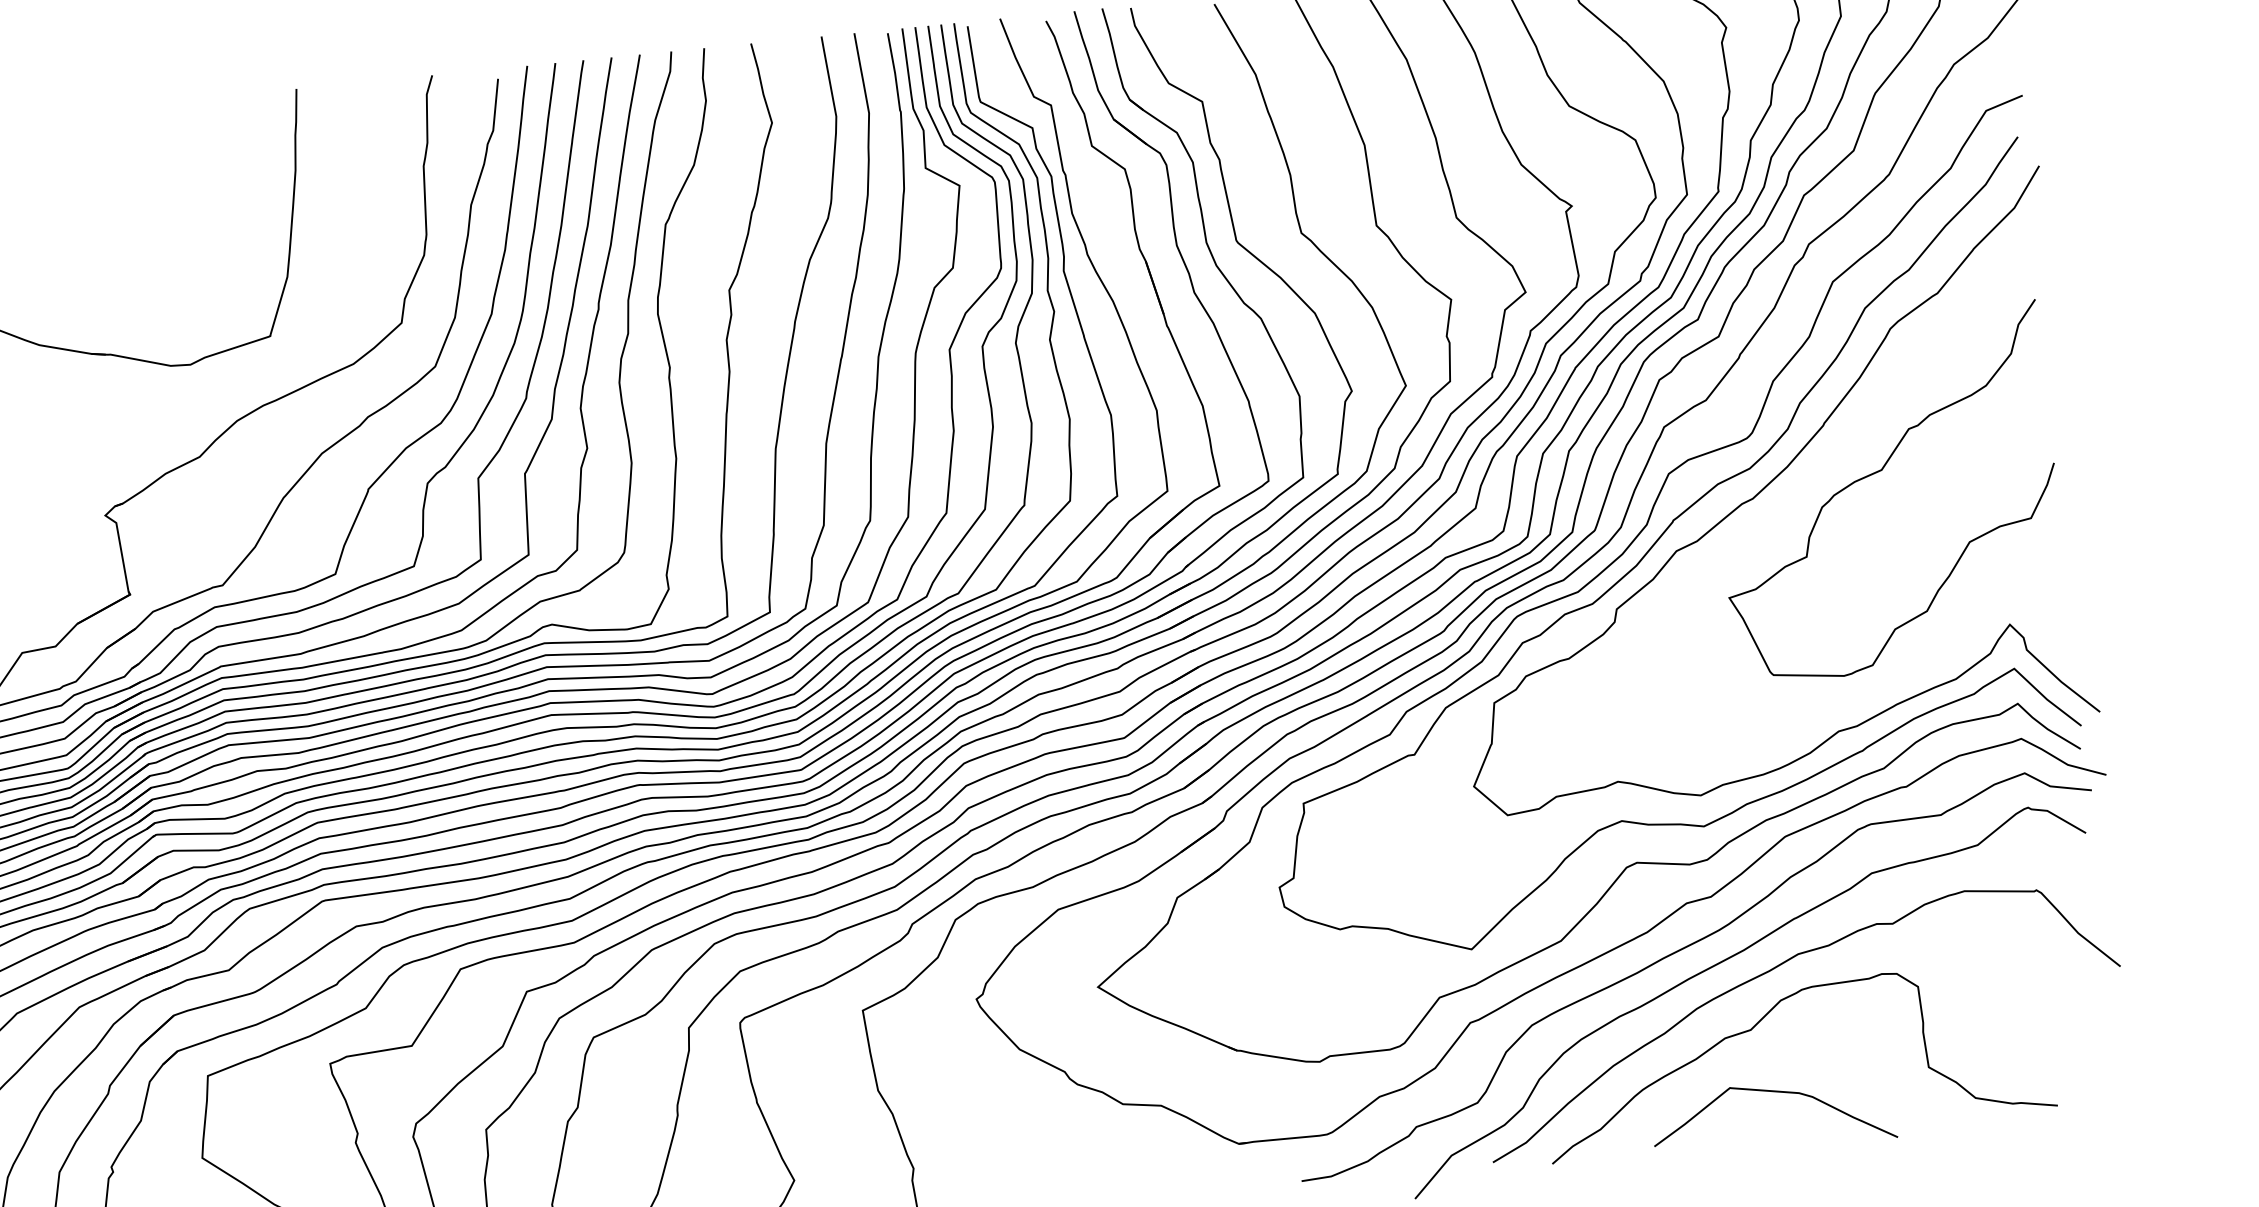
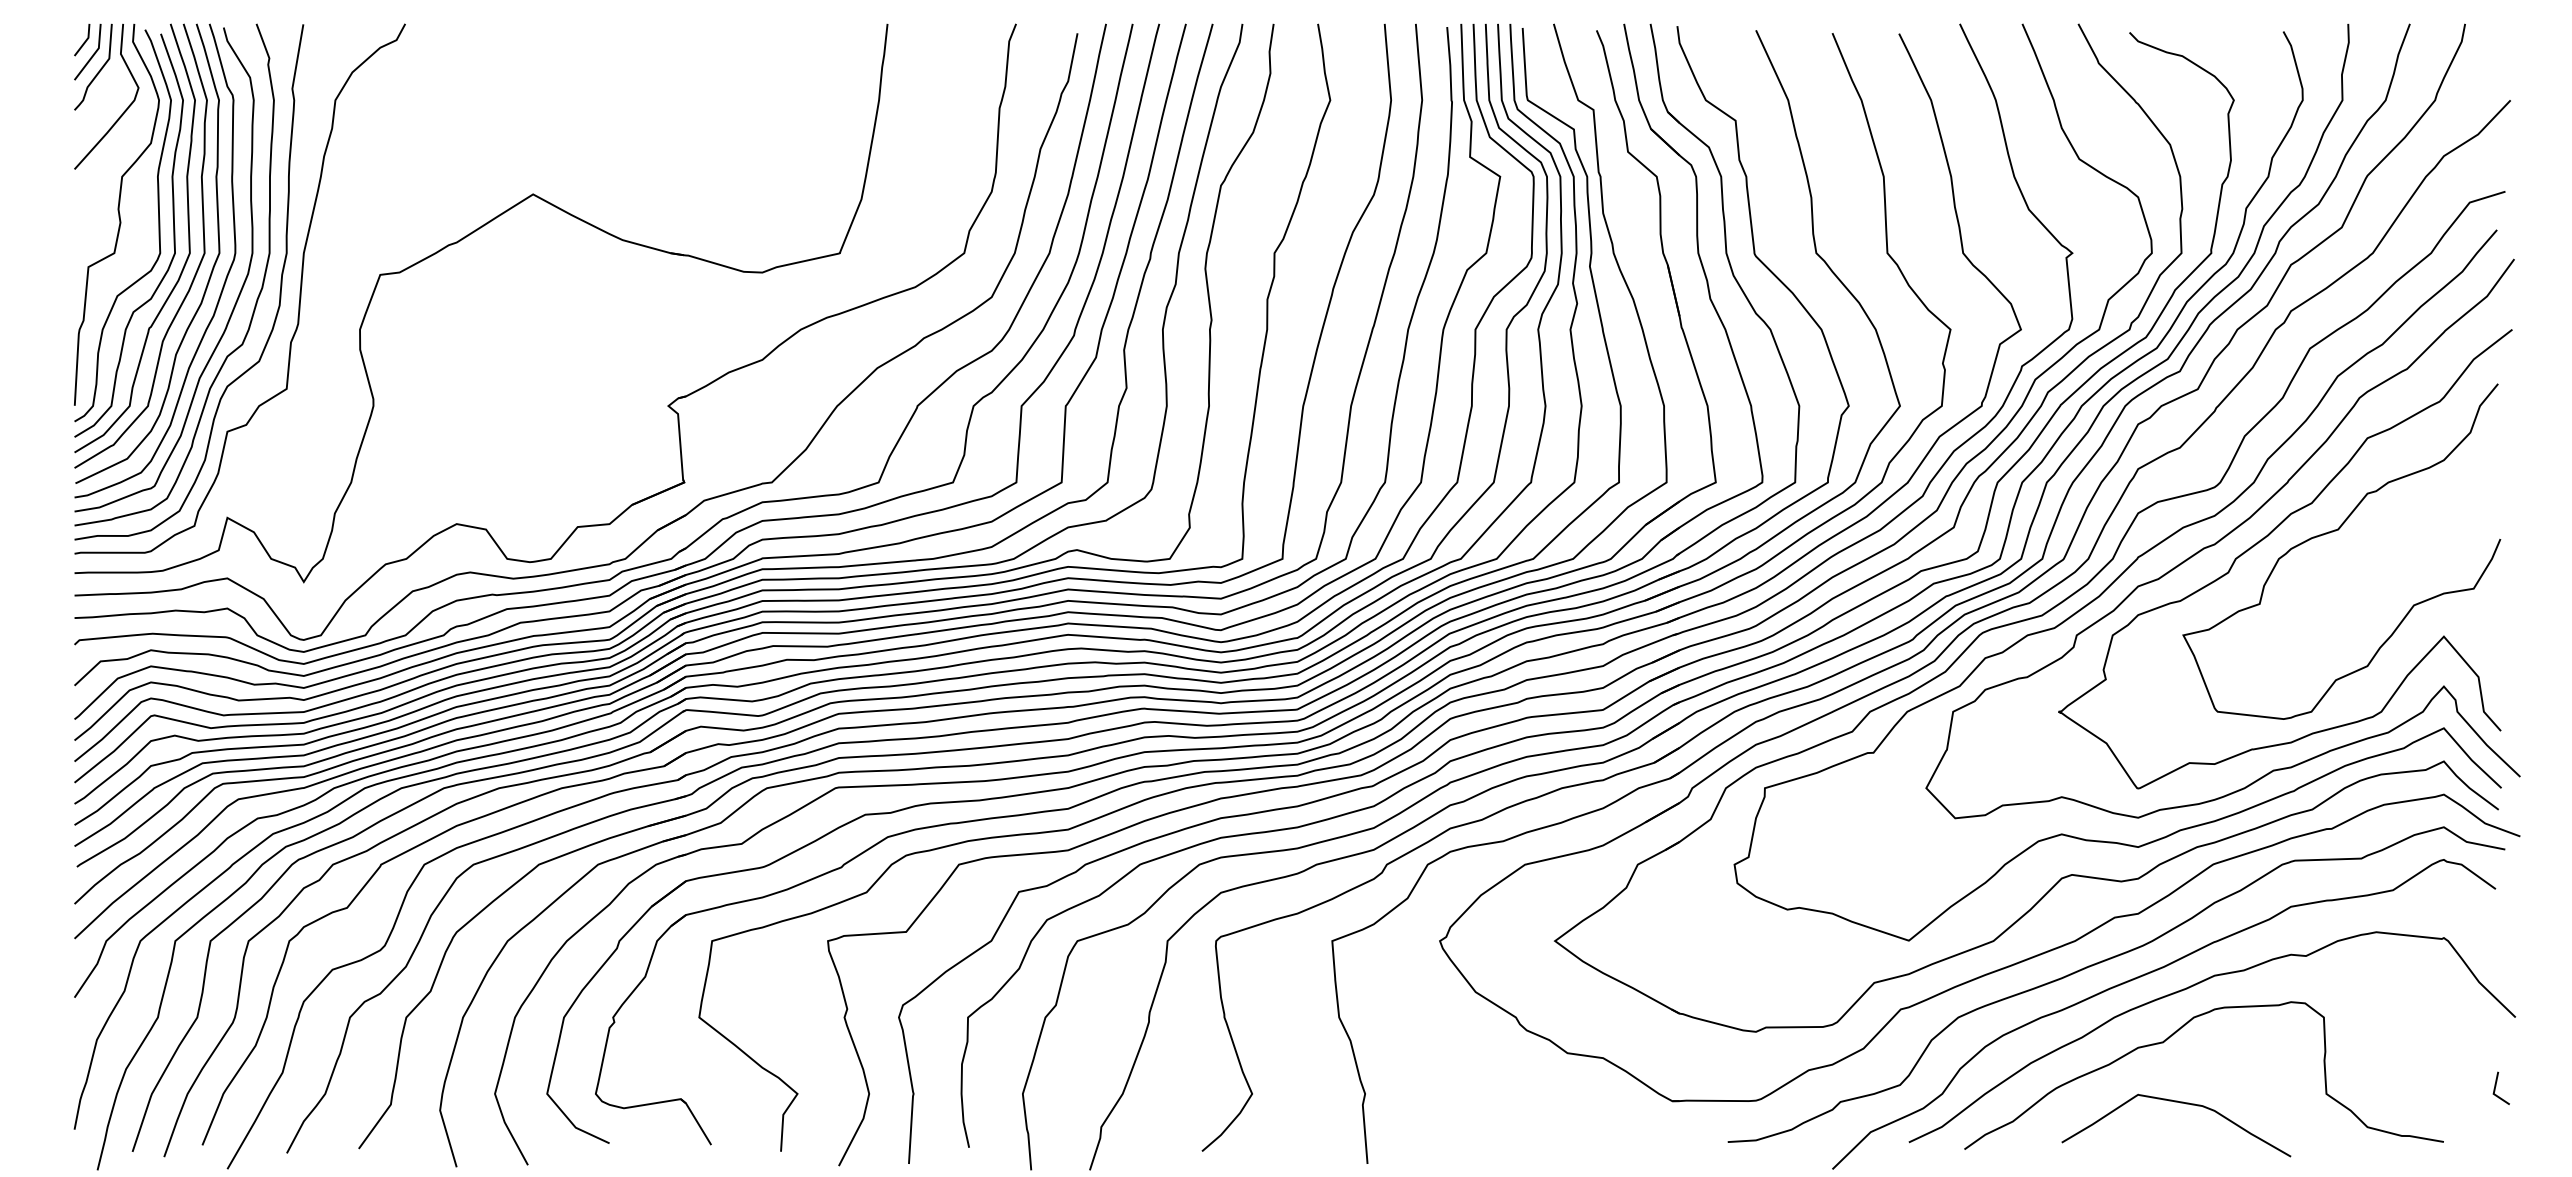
curve: (1808, 484) -> (2268, 536), added
line: (2107, 1041) -> (2496, 1086), added

